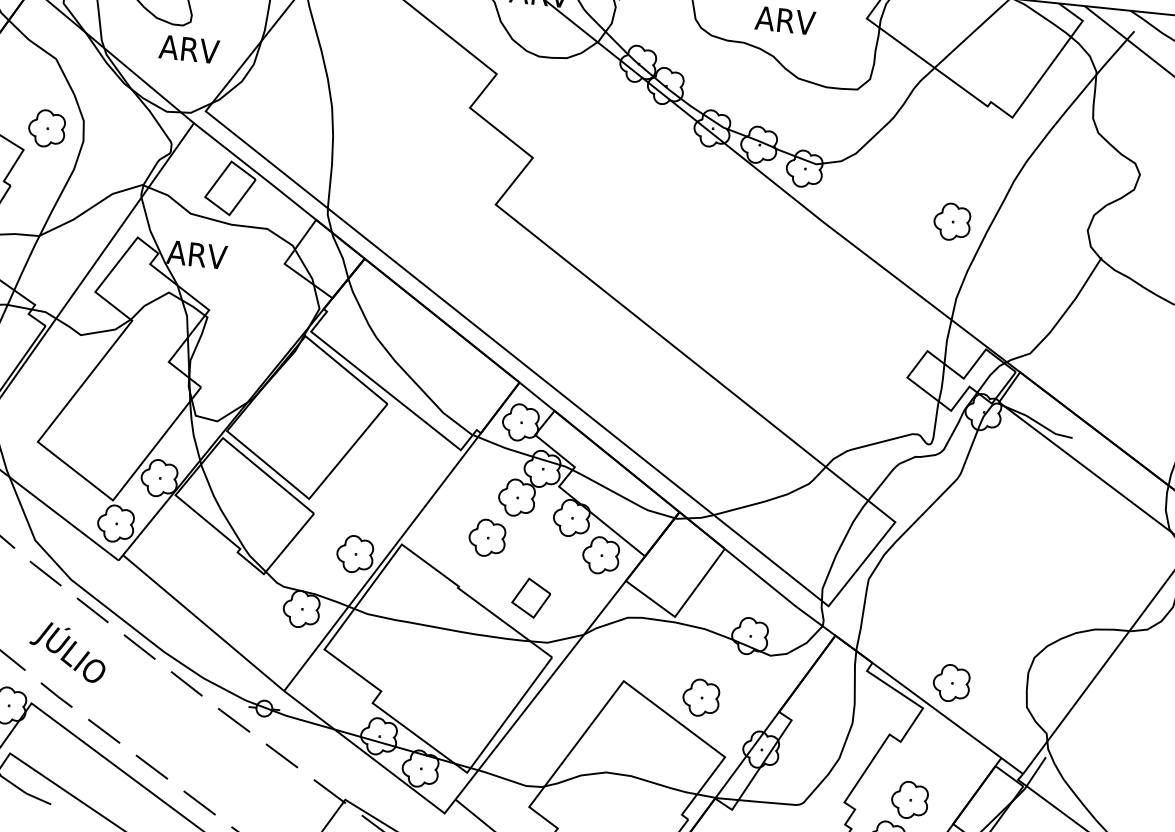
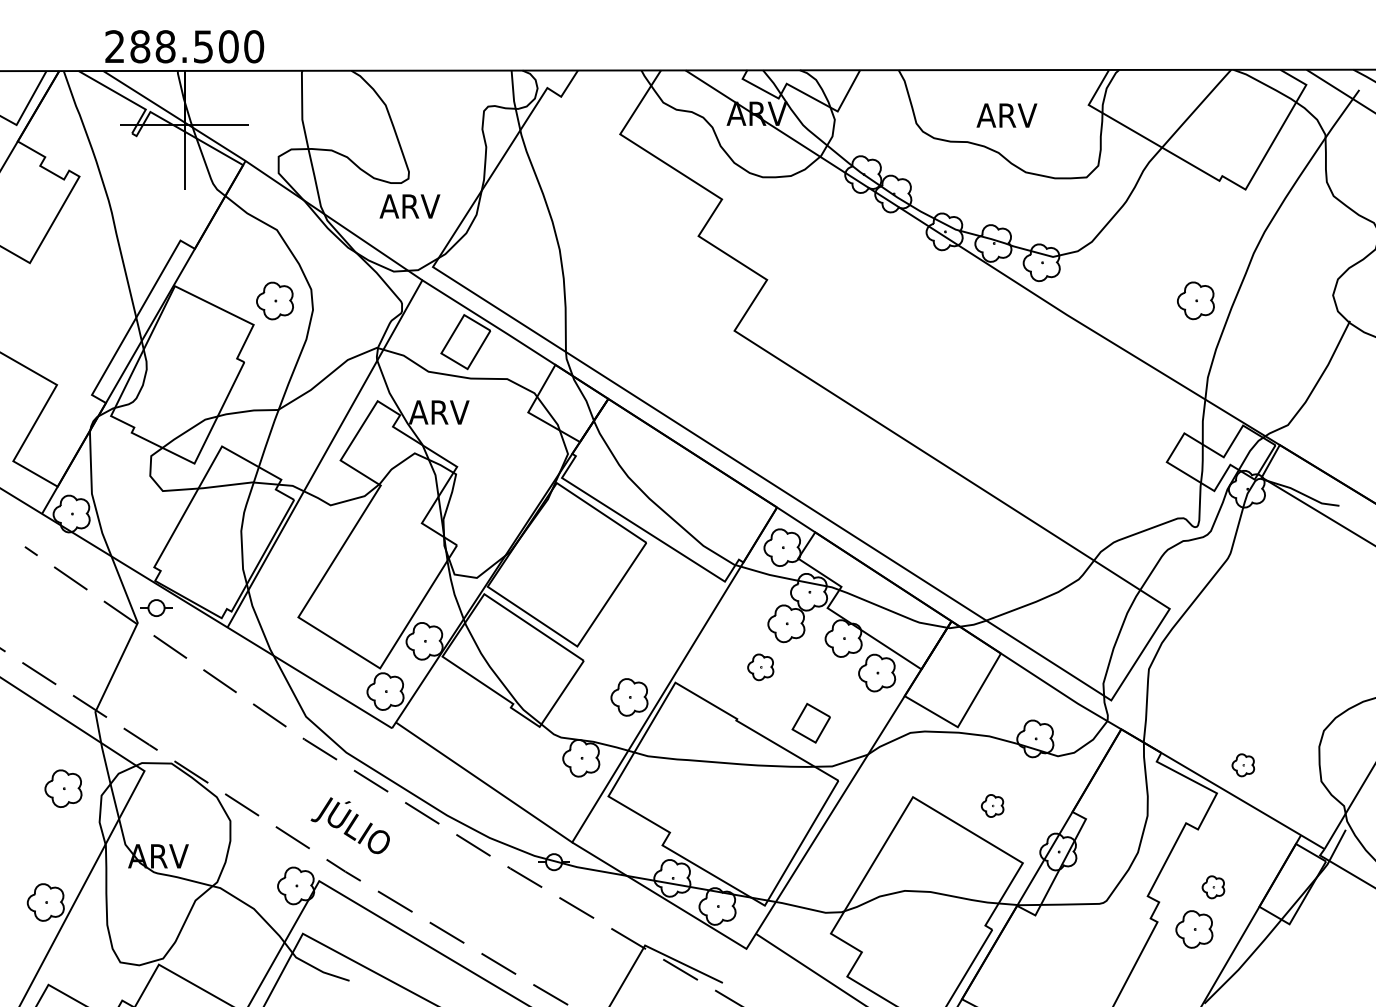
part: (487, 538) -> (760, 667), size x0.7
part: (951, 683) -> (1243, 765), size x0.6
part: (701, 697) -> (992, 805), size x0.6
part: (910, 800) -> (1213, 887), size x0.6

